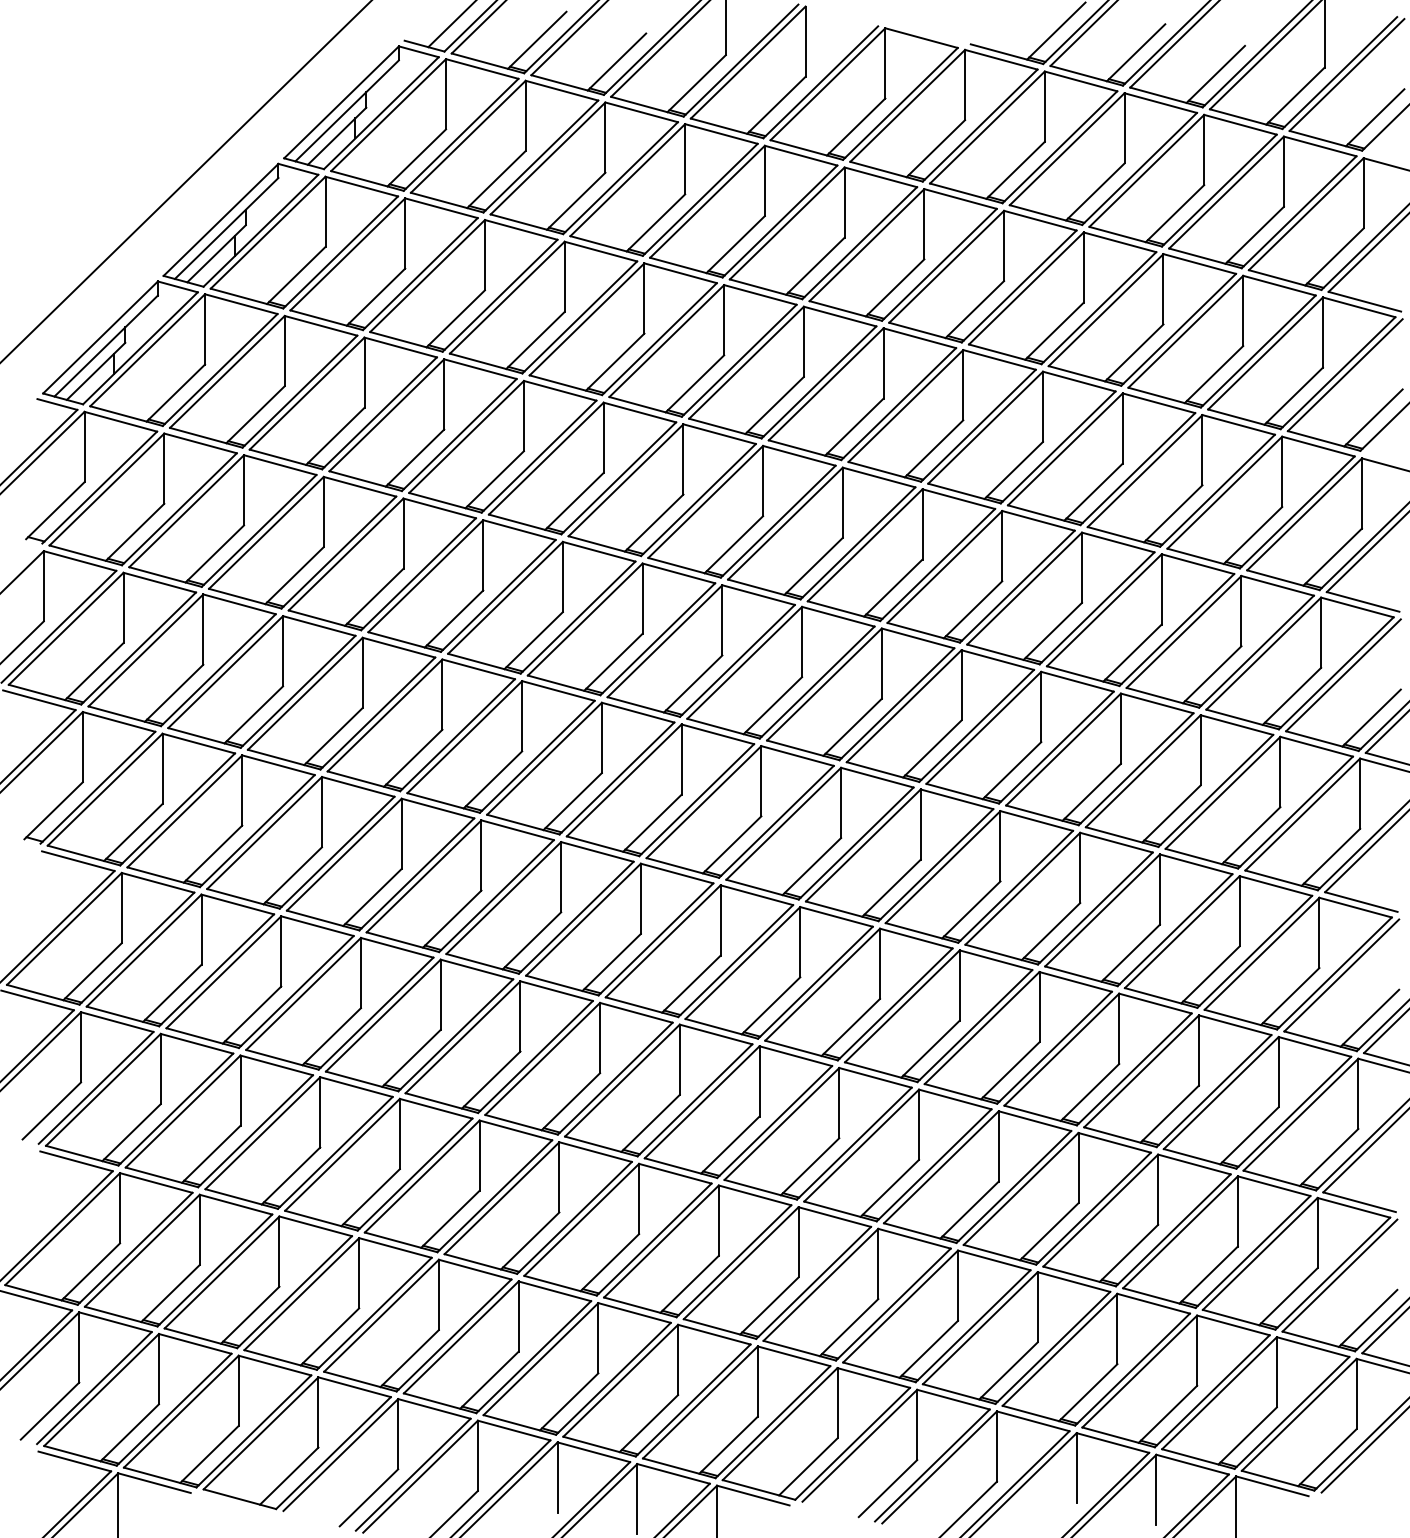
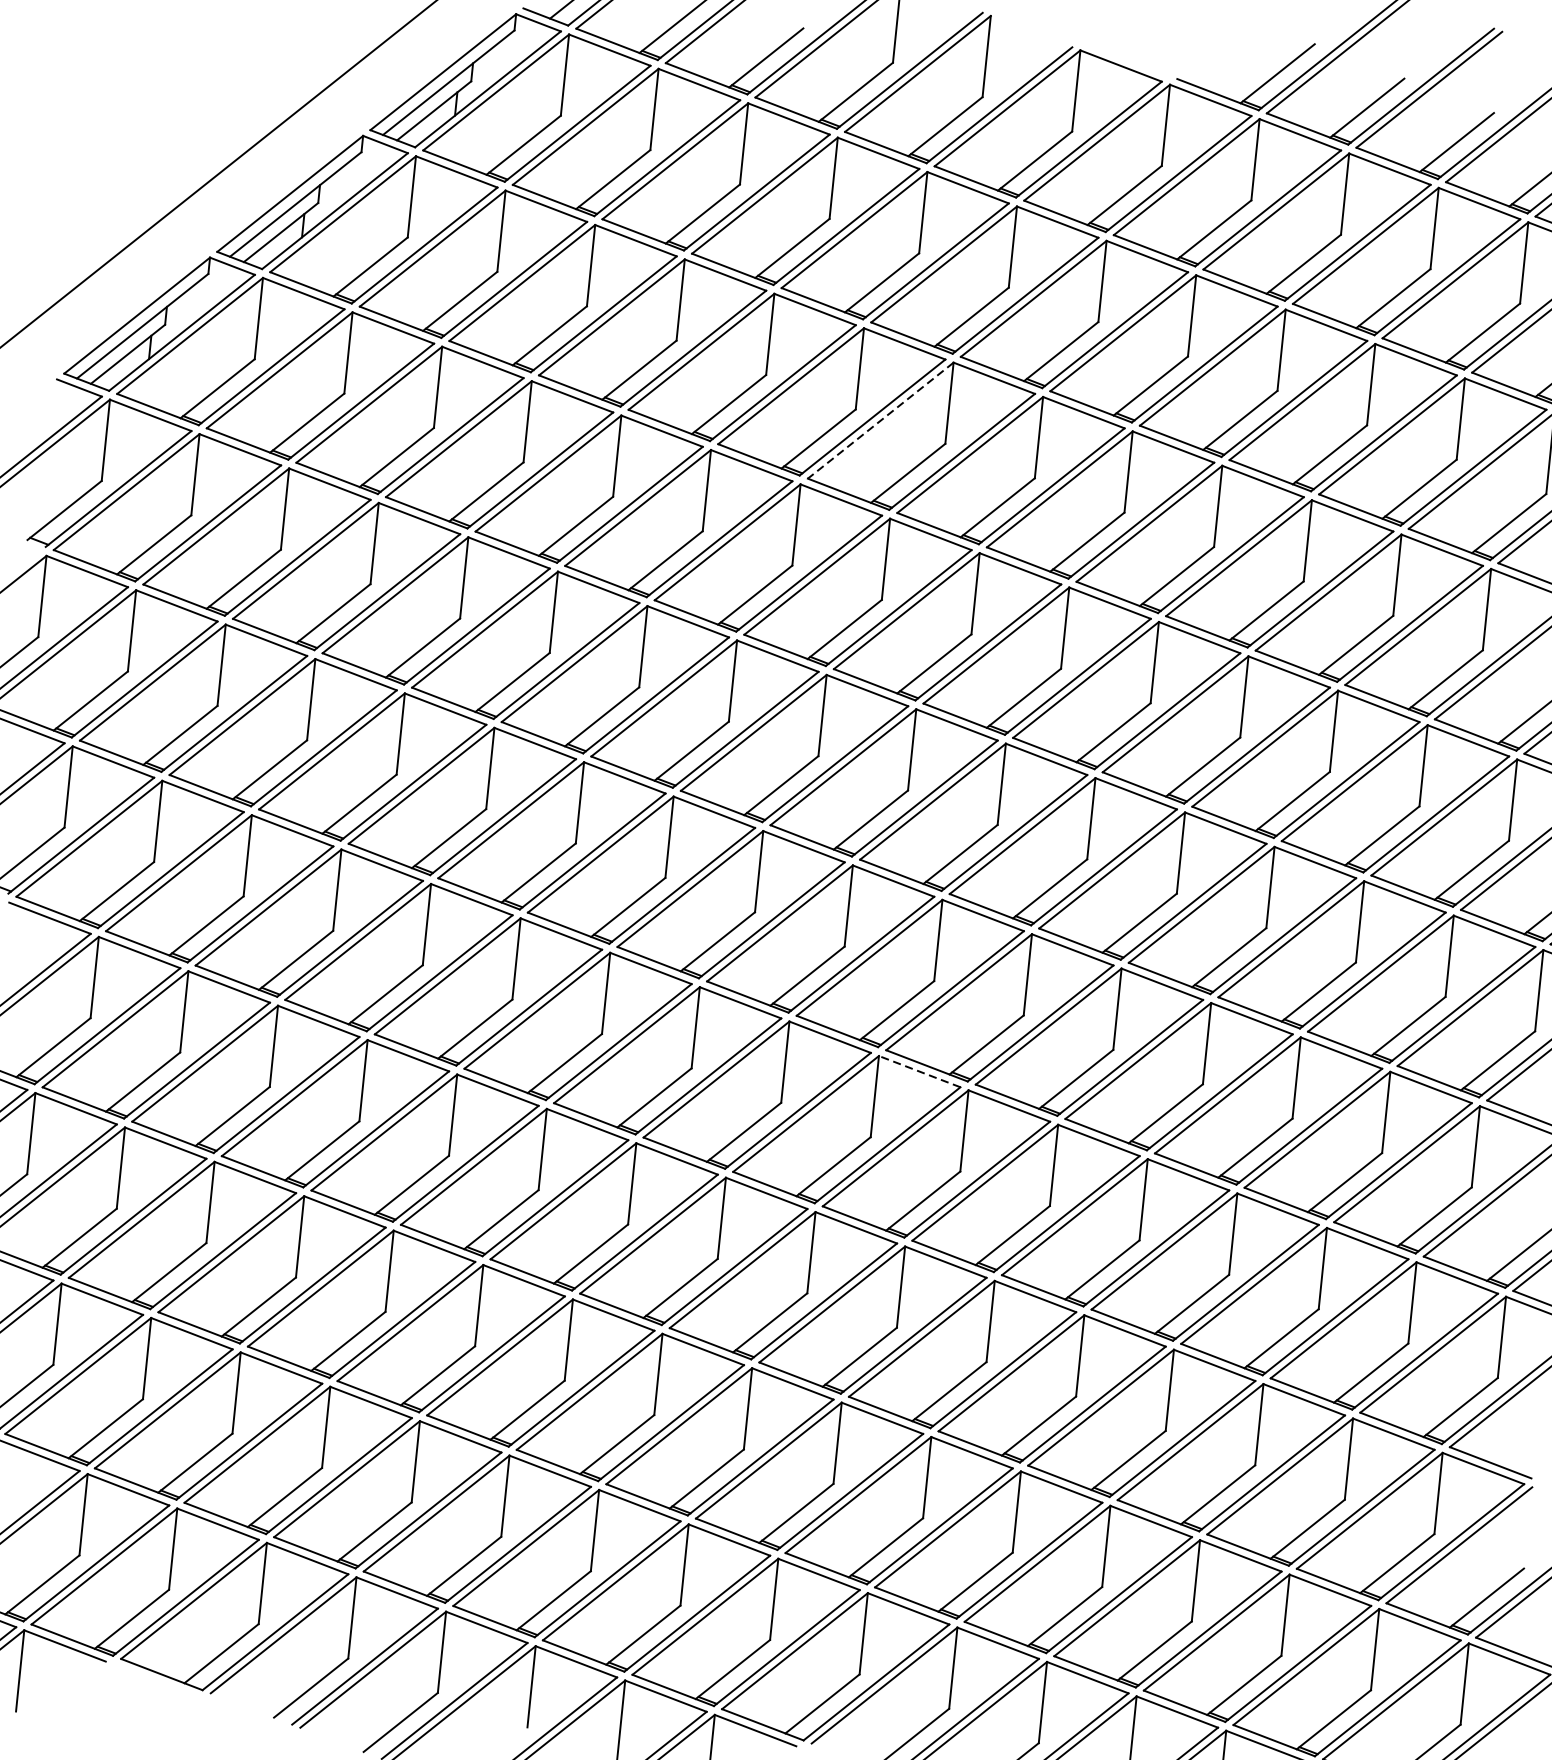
line: (746, 363) -> (880, 421), solid -> dashed
line: (836, 916) -> (919, 1071), solid -> dashed

